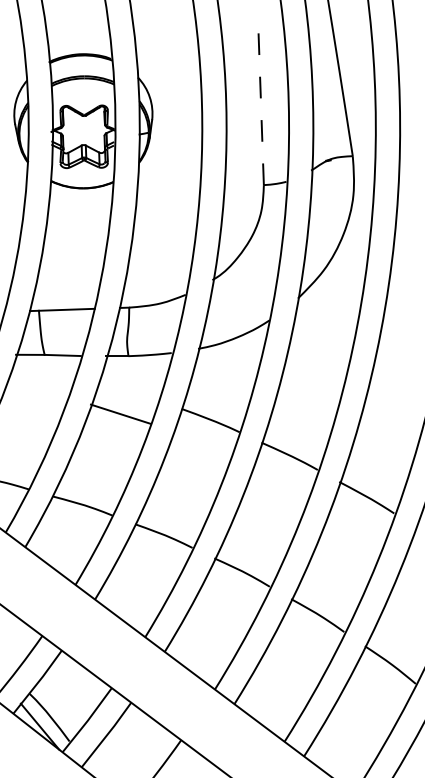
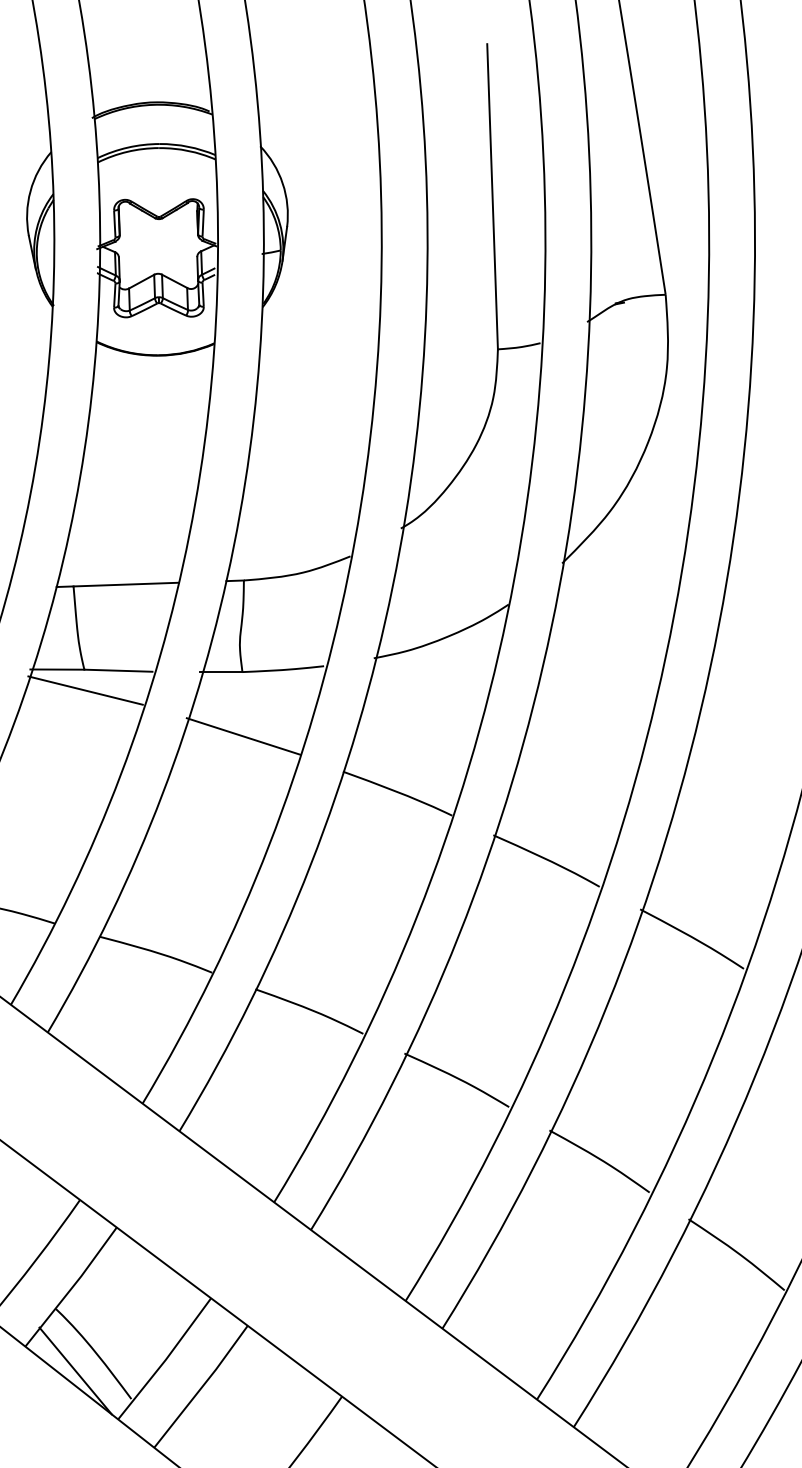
line: (261, 104) -> (493, 197), dashed -> solid
line: (45, 365) -> (85, 689), added
line: (120, 413) -> (242, 734), moved

